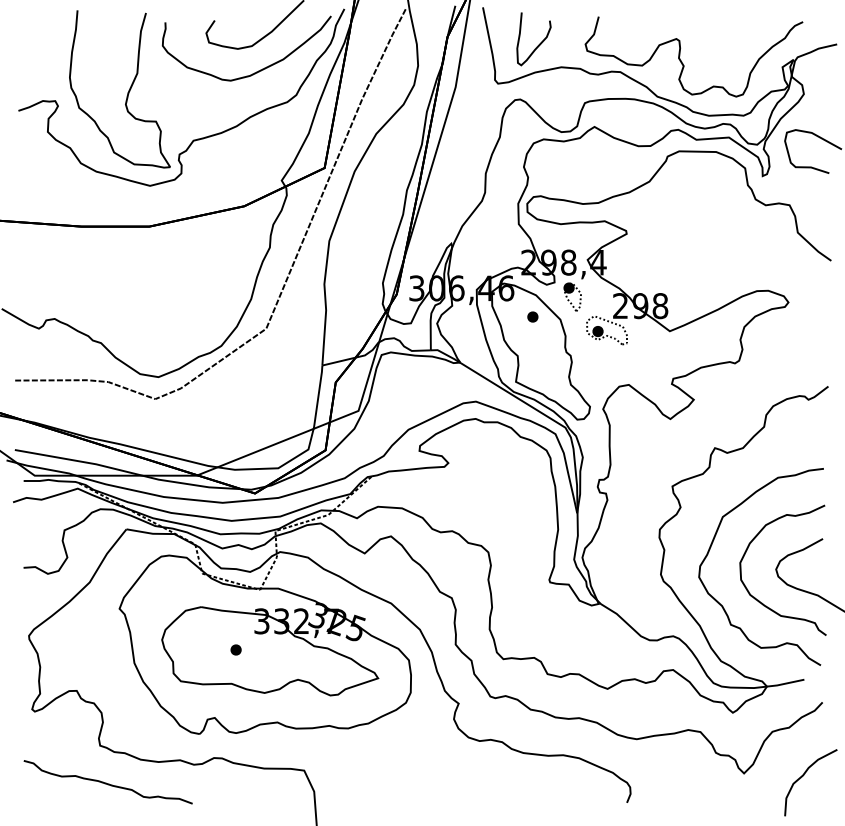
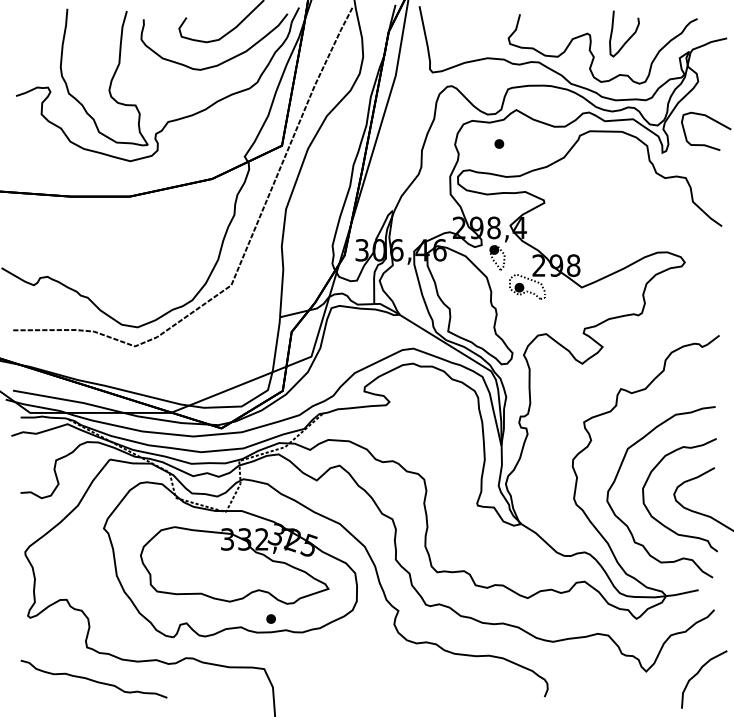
curve: (538, 44) -> (628, 38), moved
part: (532, 316) -> (499, 143), moved
part: (235, 649) -> (270, 618), moved

